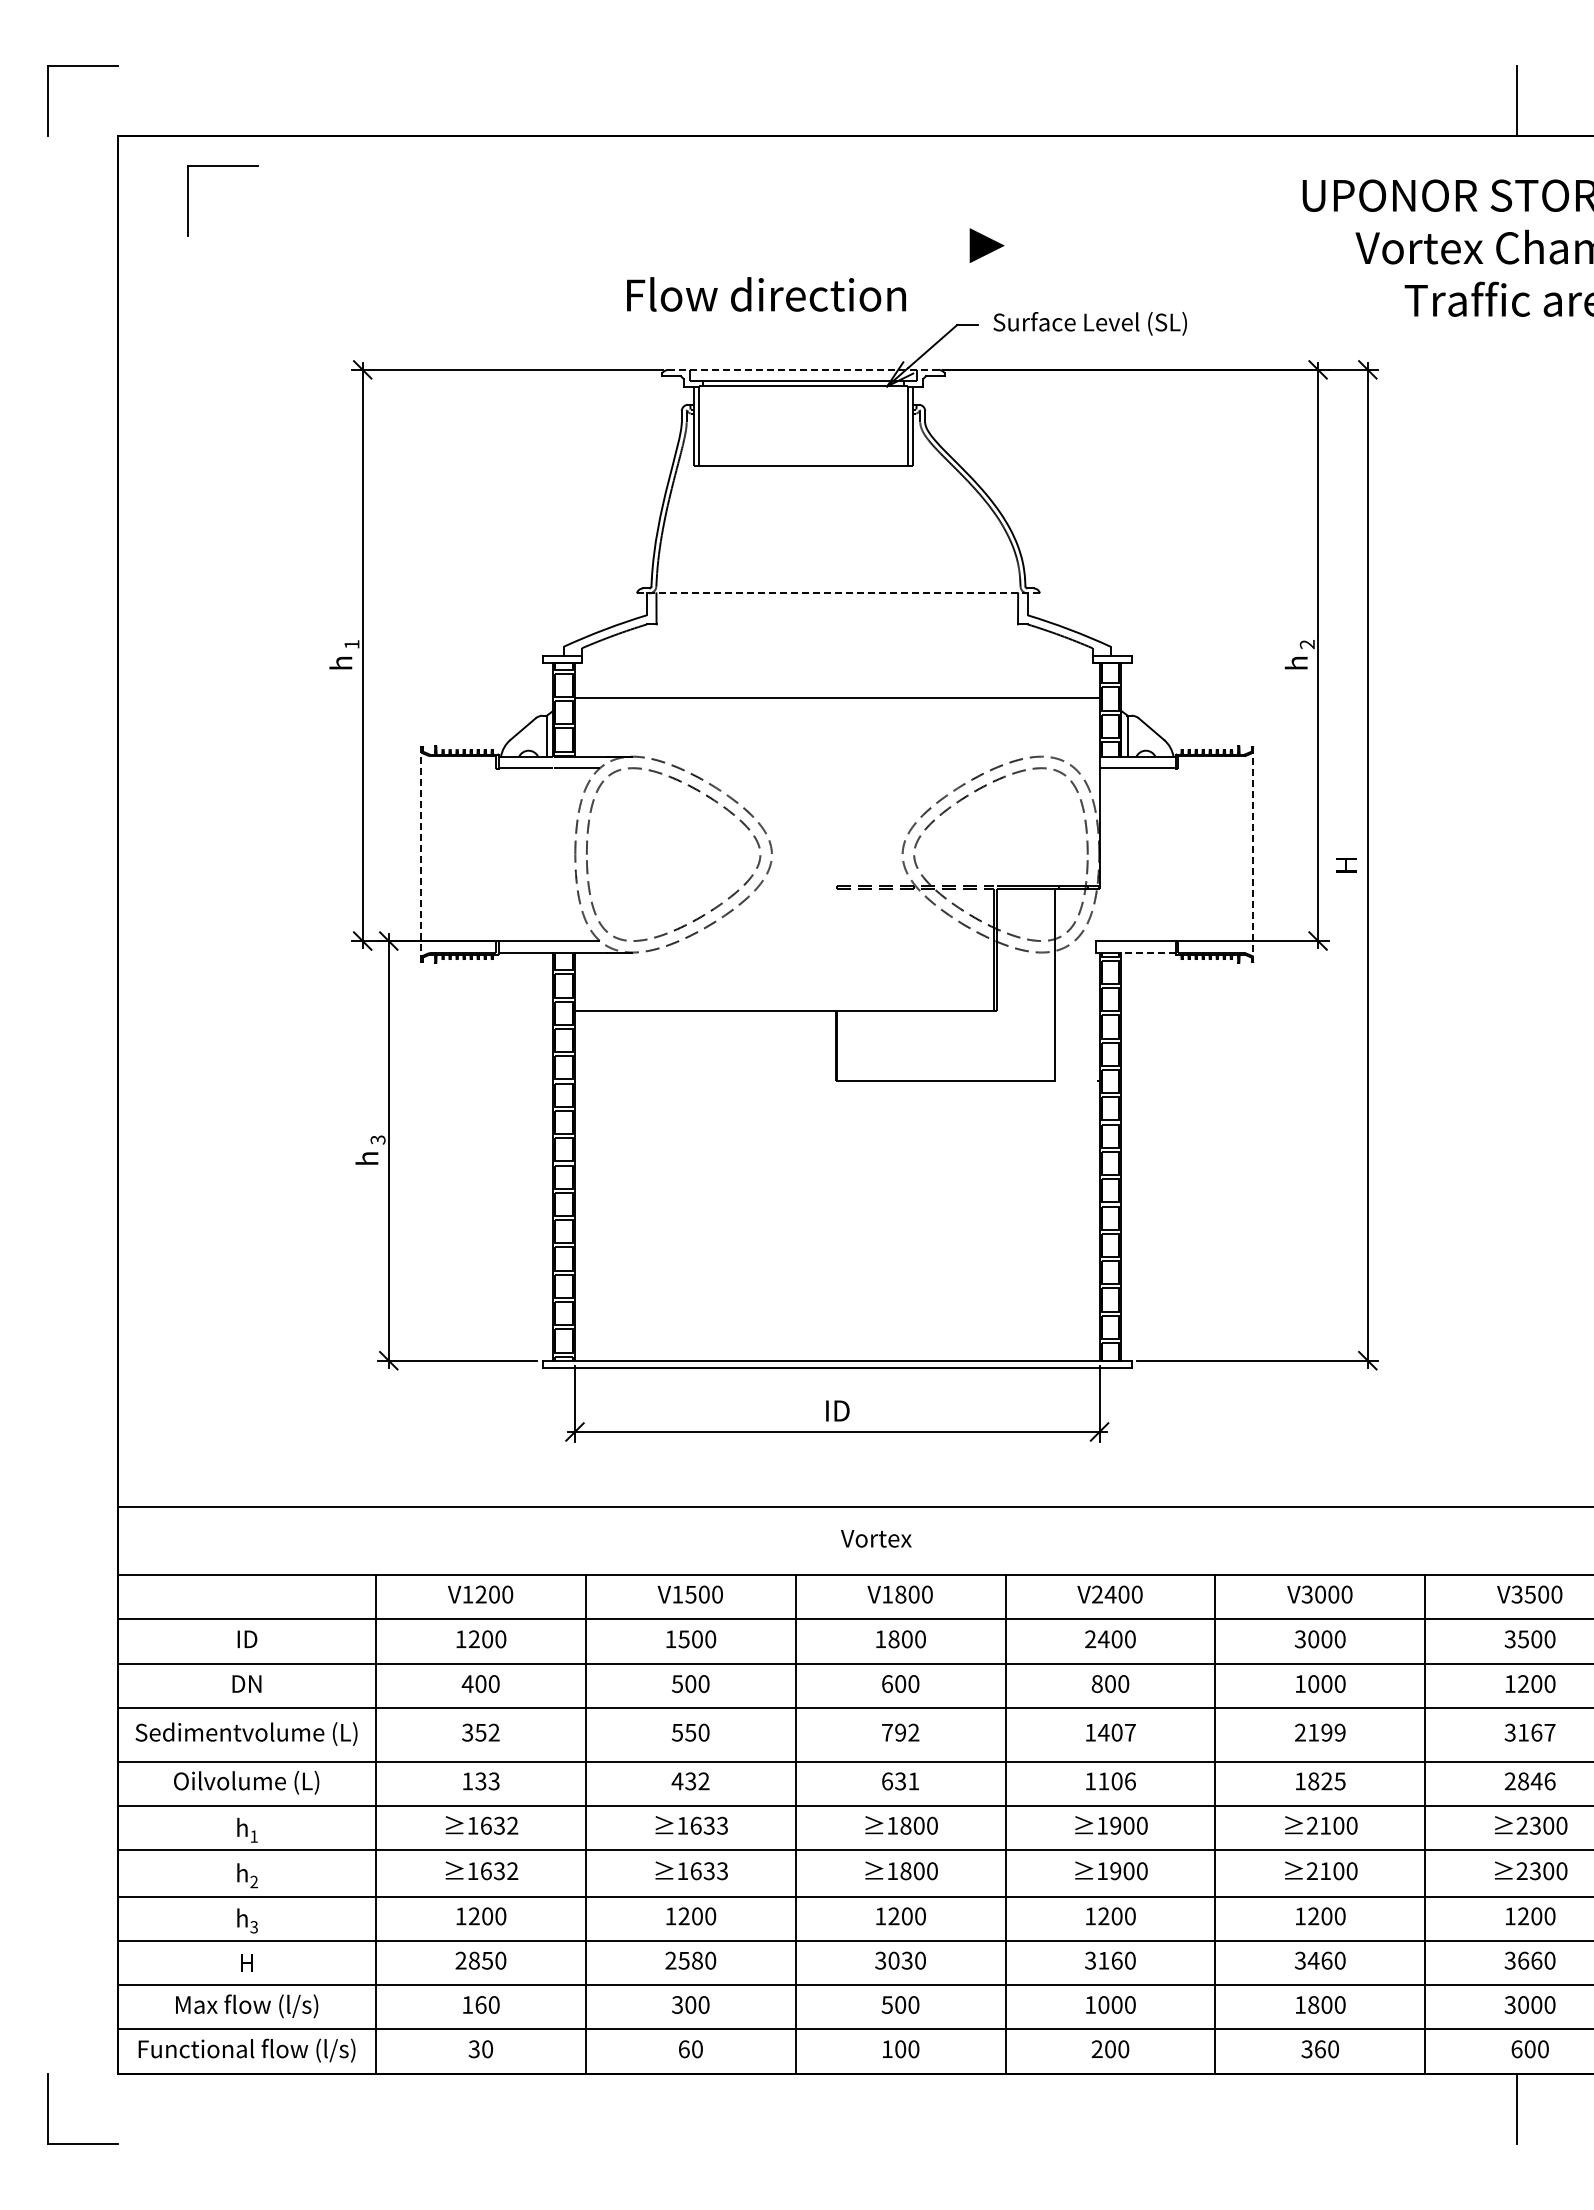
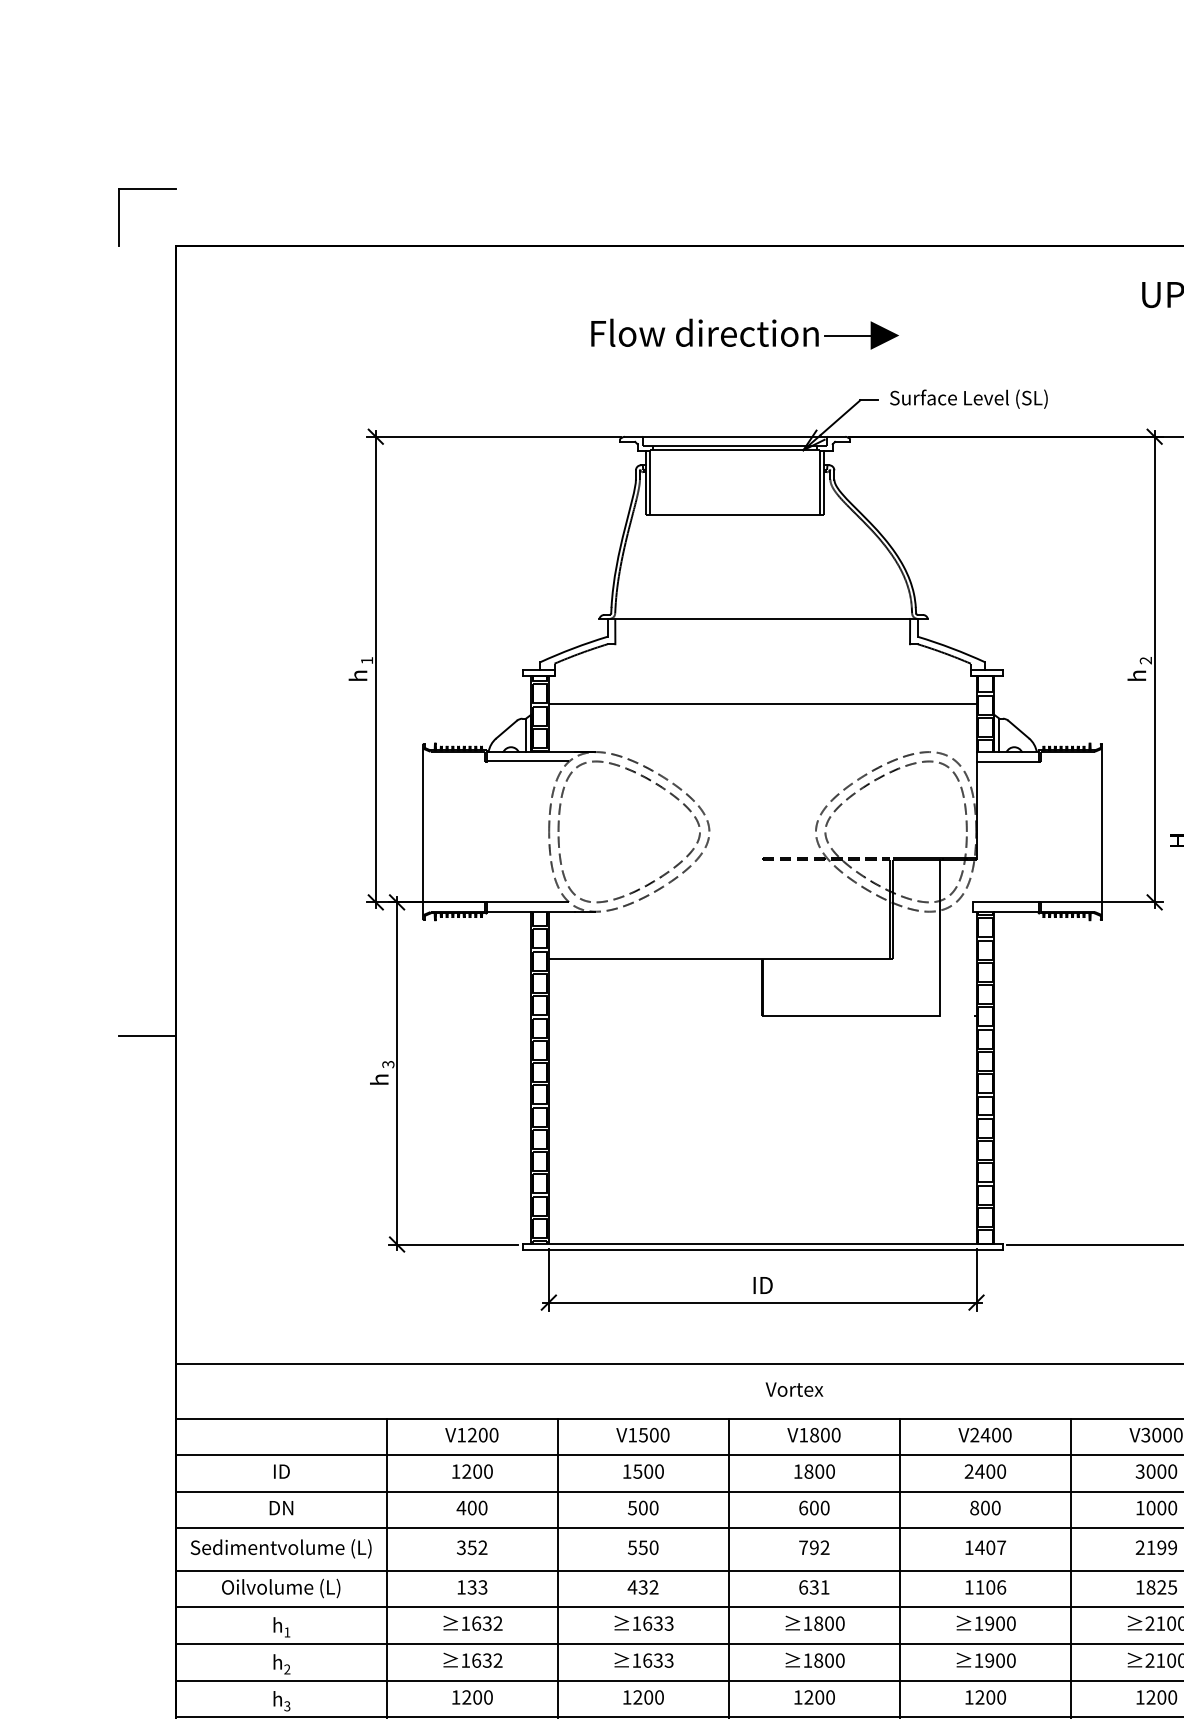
part: (222, 166) -> (261, 270), removed
line: (941, 245) -> (847, 335), added
text: (766, 294) -> (704, 332), moved
line: (802, 369) -> (734, 436), dashed -> solid
line: (838, 593) -> (763, 619), dashed -> solid
line: (421, 854) -> (423, 831), dashed -> solid
line: (1253, 855) -> (1101, 832), dashed -> solid
line: (1148, 952) -> (1016, 911), dashed -> solid
line: (82, 1104) -> (147, 1035), added

